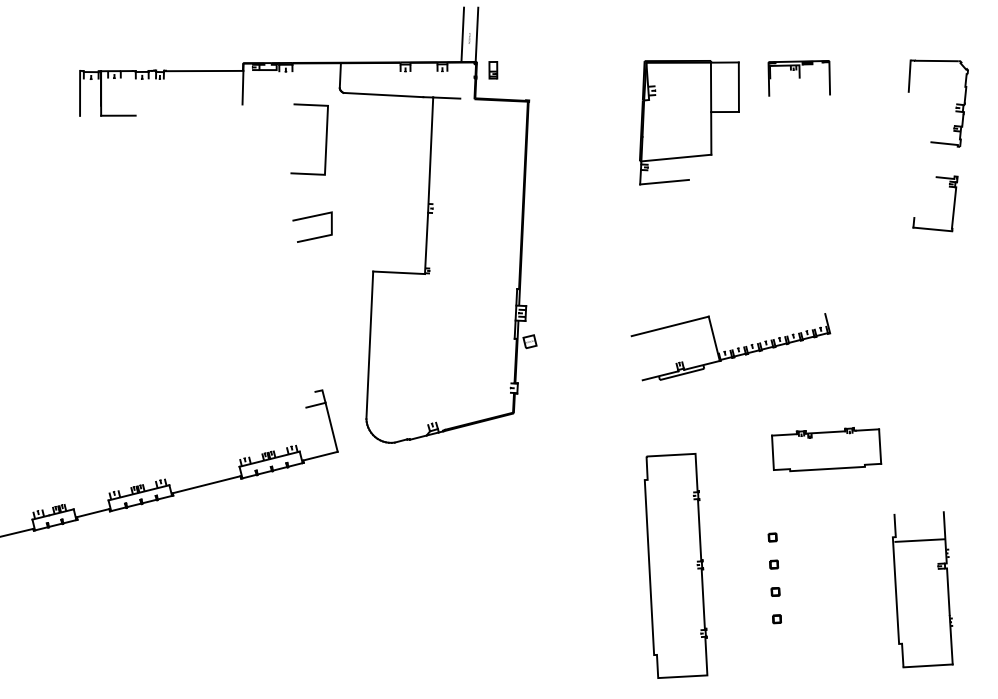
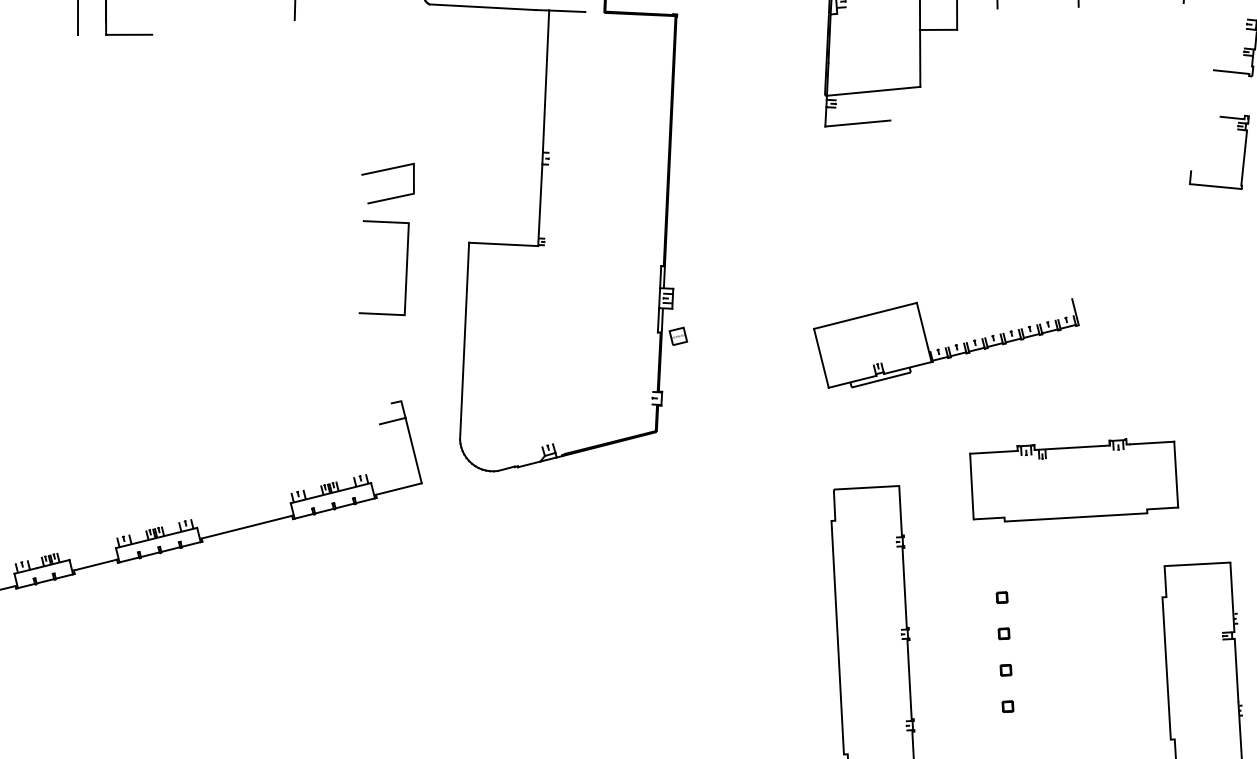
line: (325, 139) -> (405, 268), moved
line: (636, 358) -> (820, 358), added
part: (826, 449) -> (1073, 480), size x1.43
line: (919, 540) -> (1196, 564), moved

